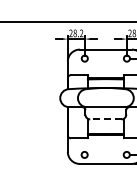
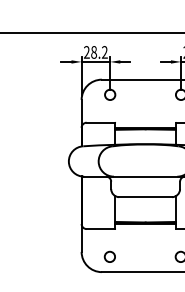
line: (105, 119) -> (145, 197), dashed -> solid

